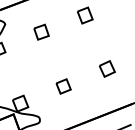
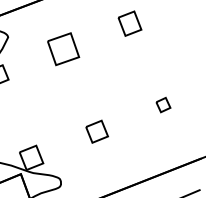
part: (41, 31) -> (63, 47), size x1.4
part: (106, 68) -> (162, 104), size x0.6

